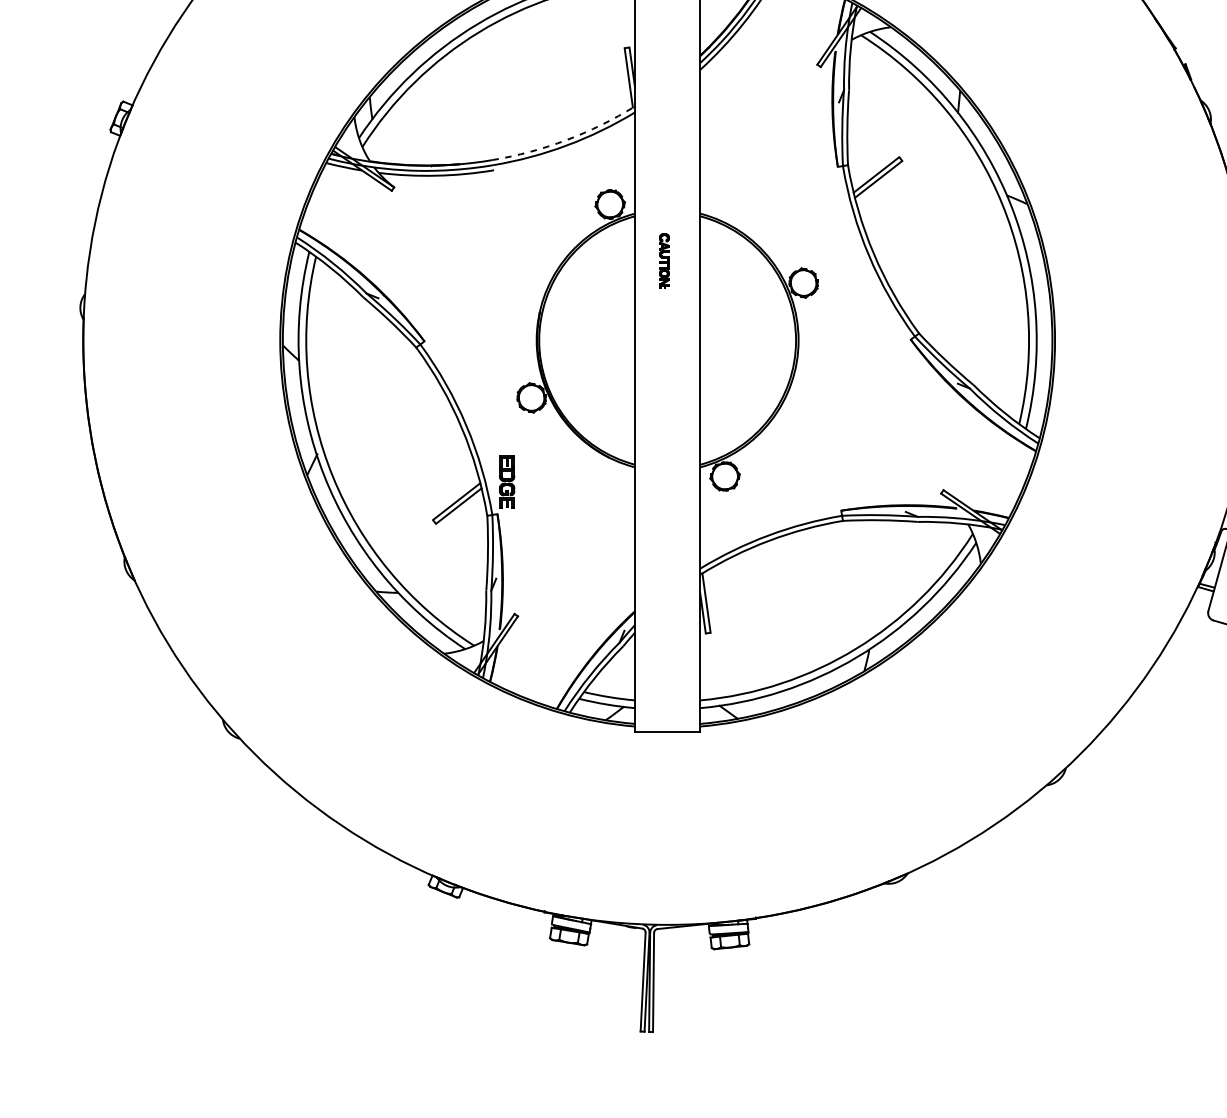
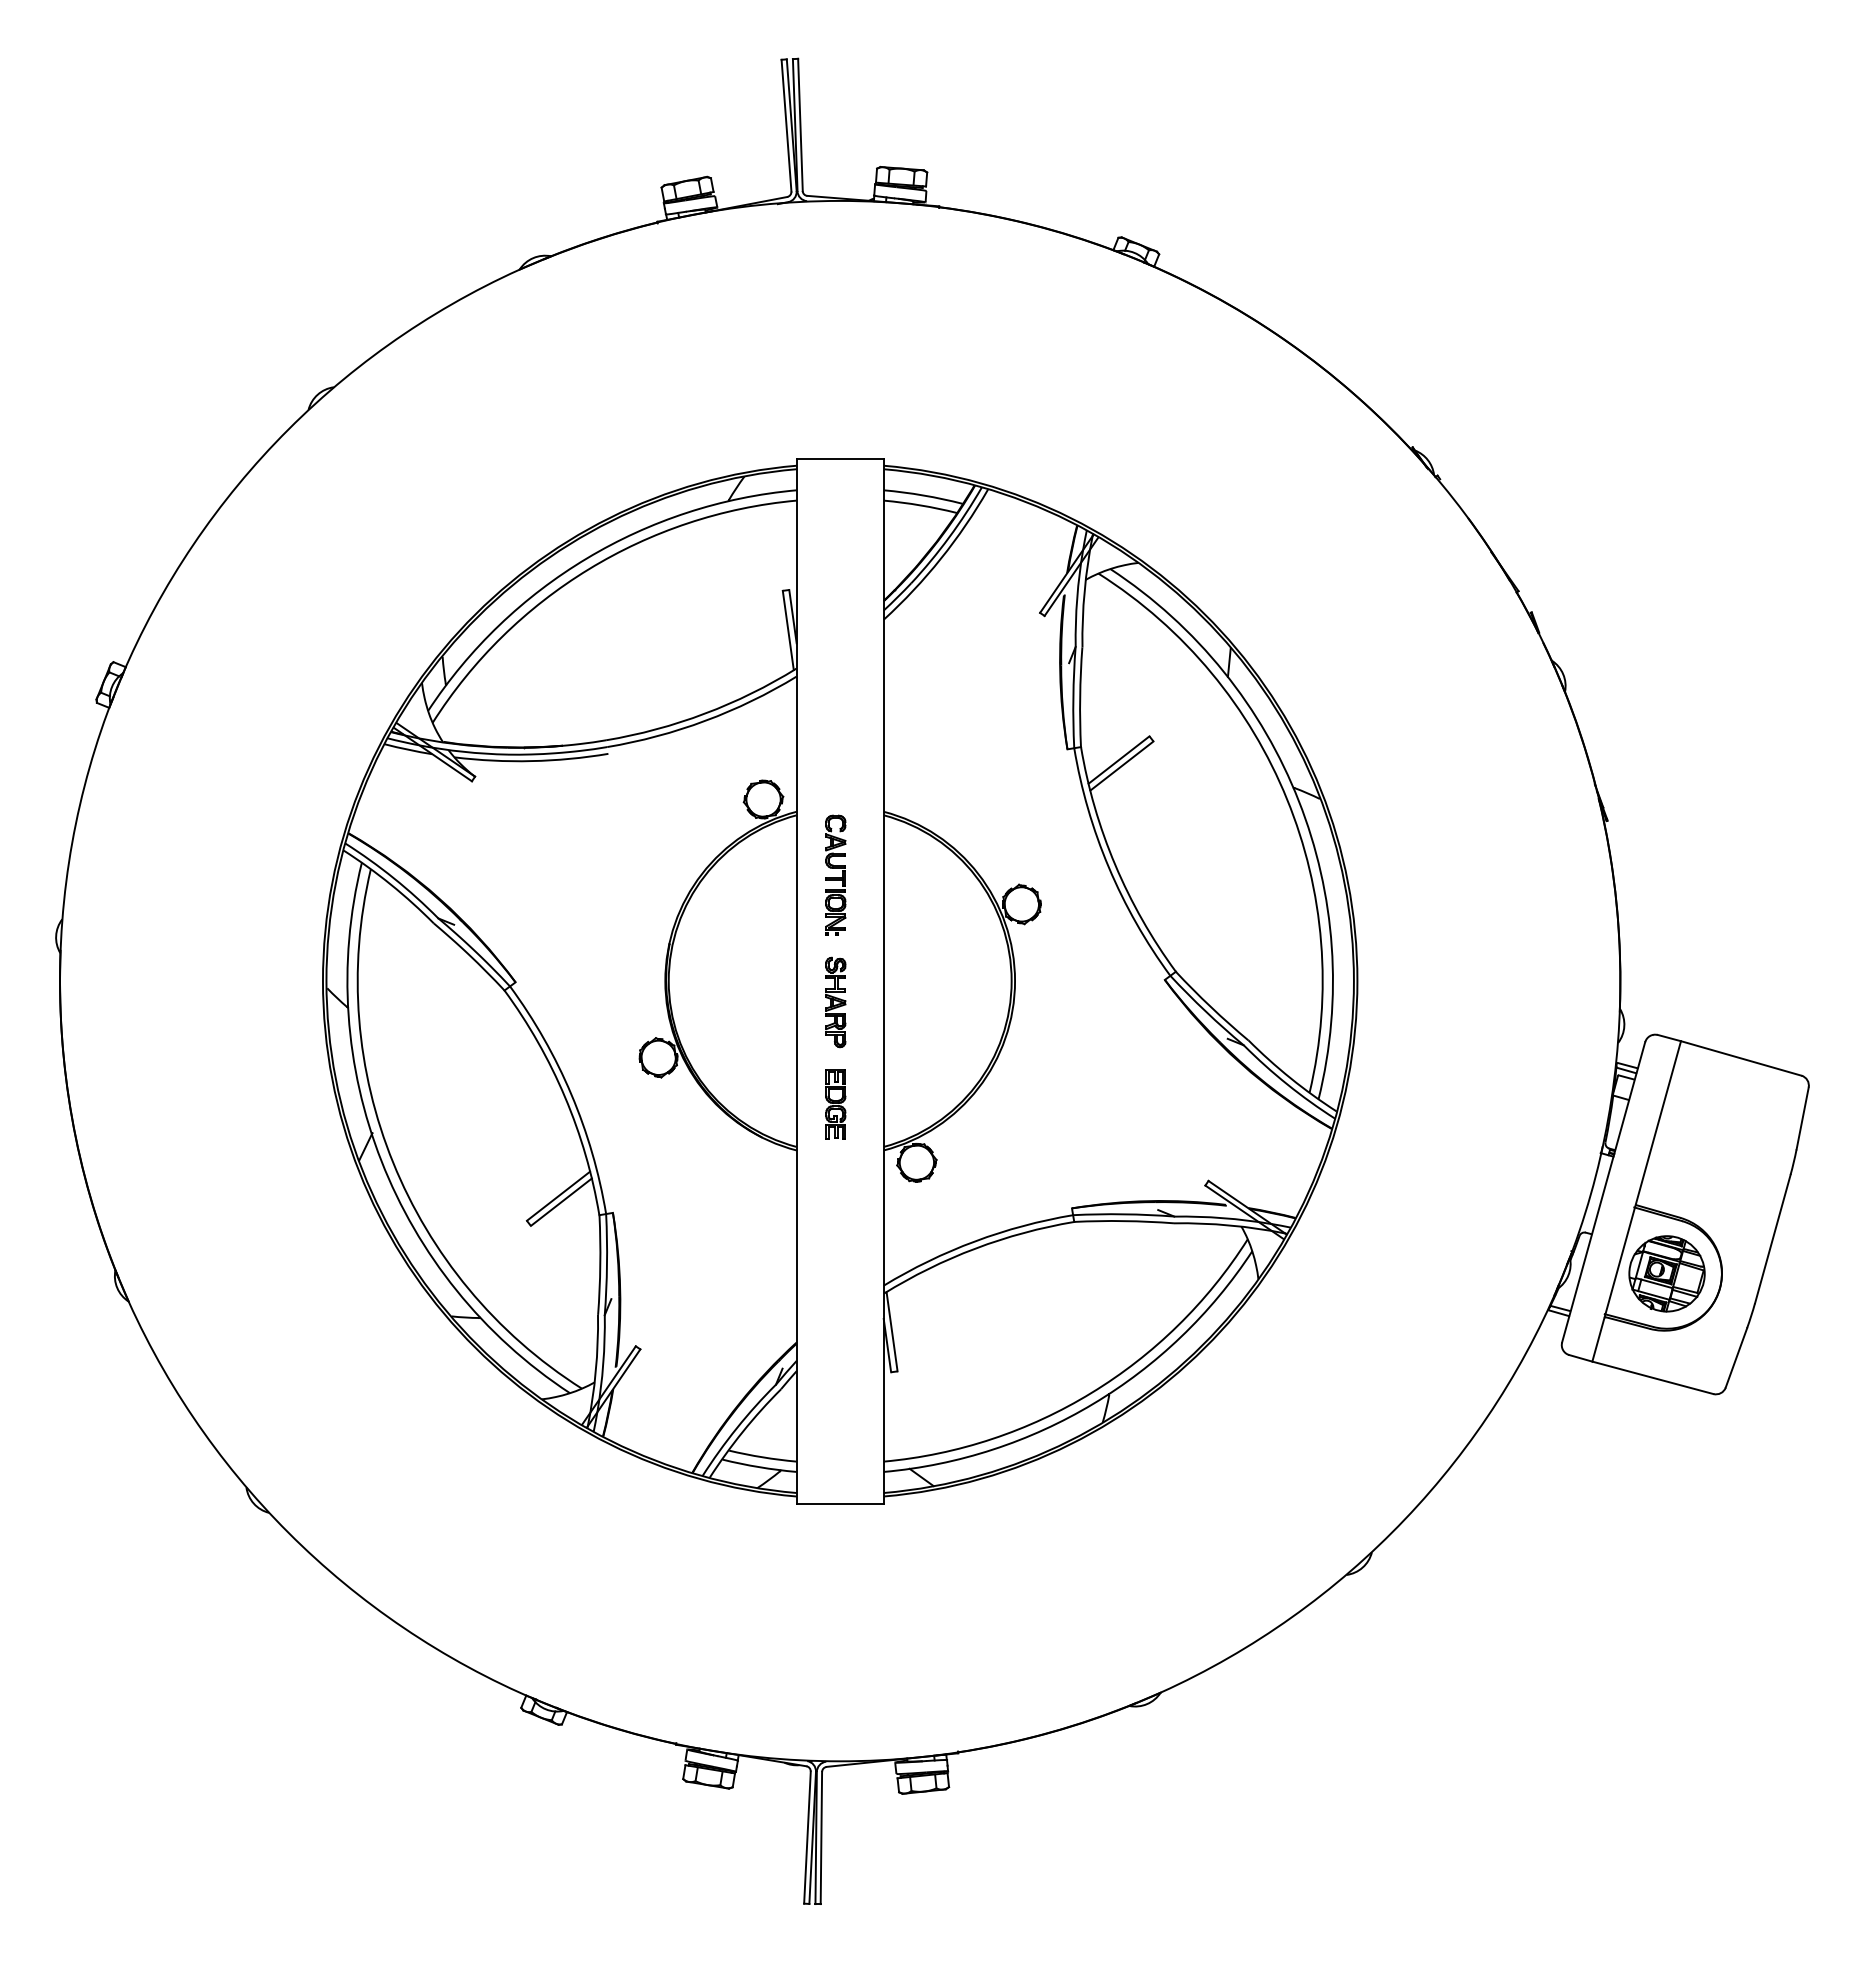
arc: (566, 140) -> (704, 713), dashed -> solid
part: (664, 260) -> (835, 874), size x1.67
part: (664, 356) -> (835, 1002), added
part: (506, 482) -> (835, 1104), moved

